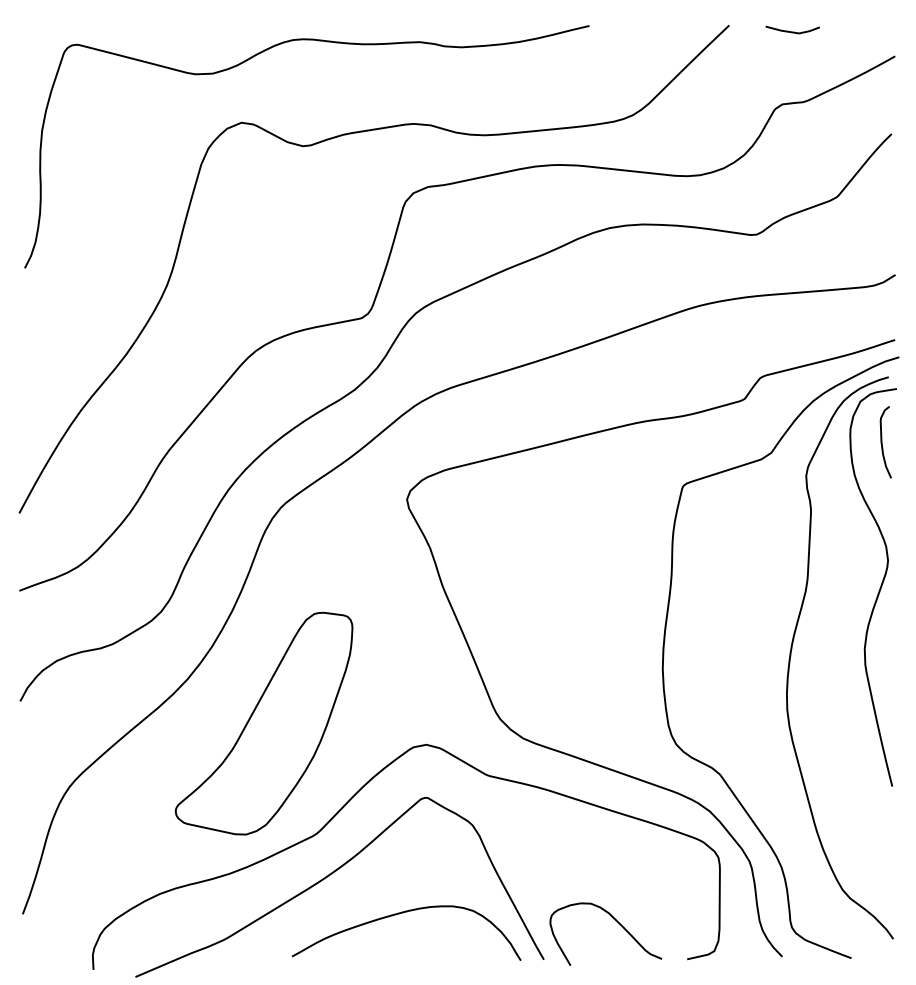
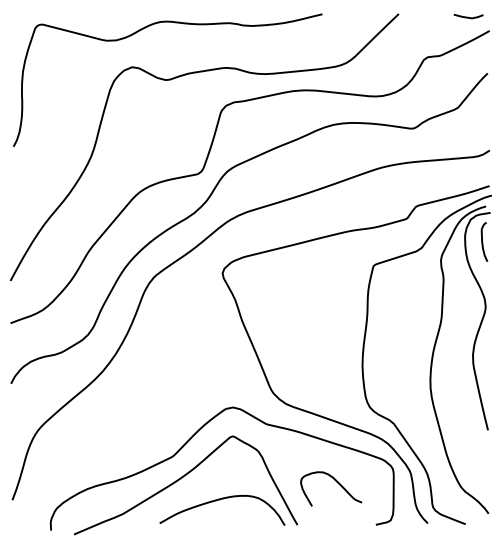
line: (792, 29) -> (468, 16), moved
part: (264, 722) -> (144, 395), removed
curve: (615, 922) -> (336, 482), moved

